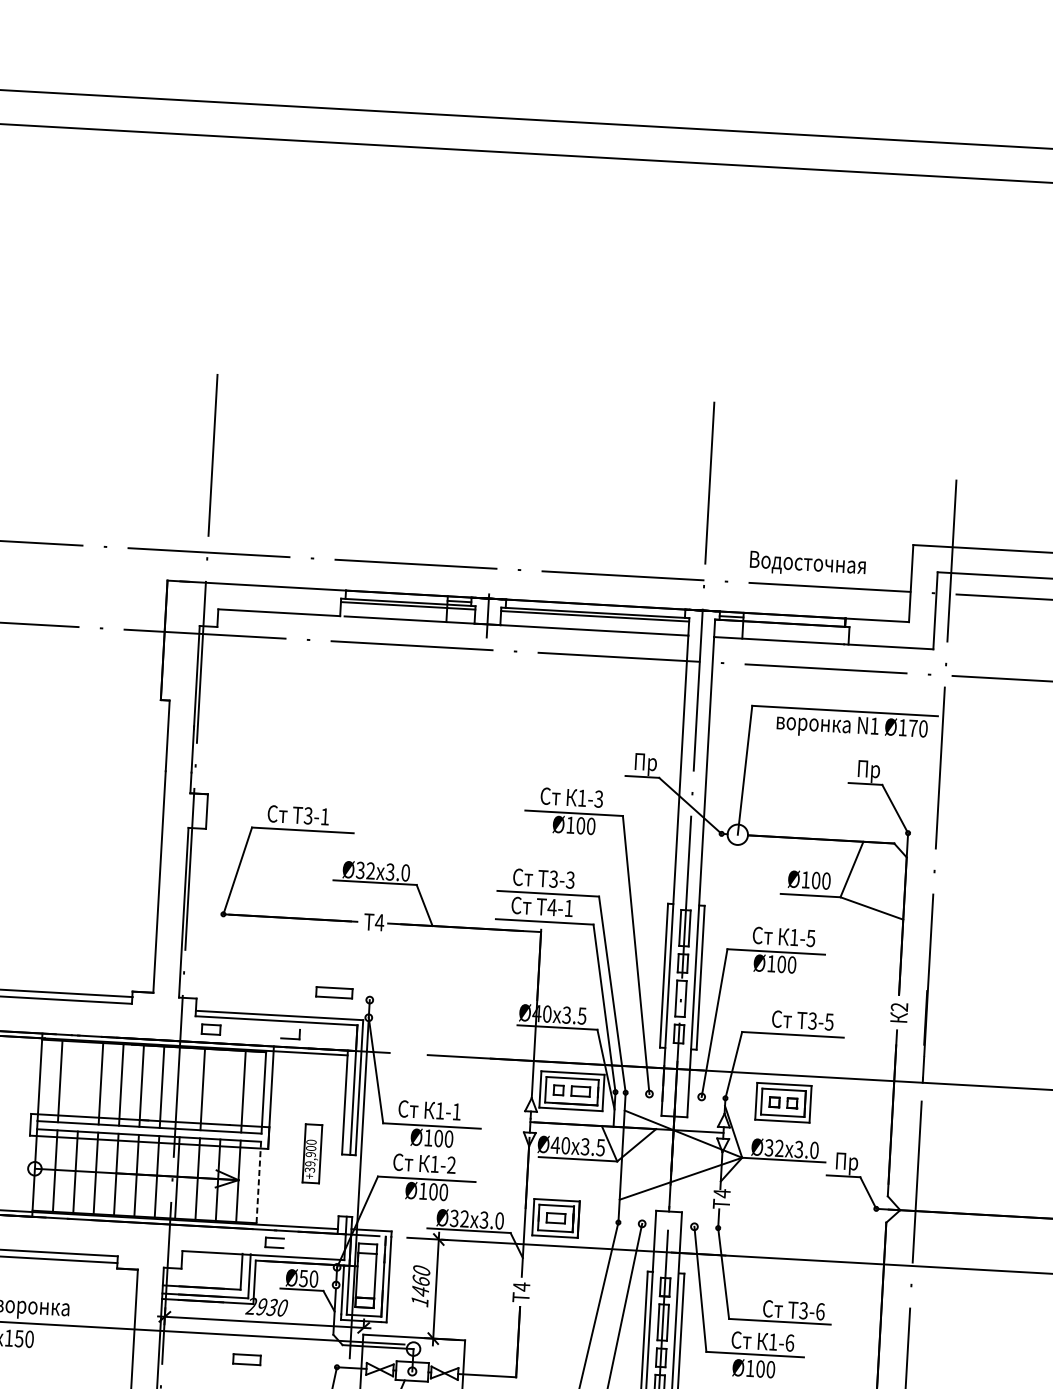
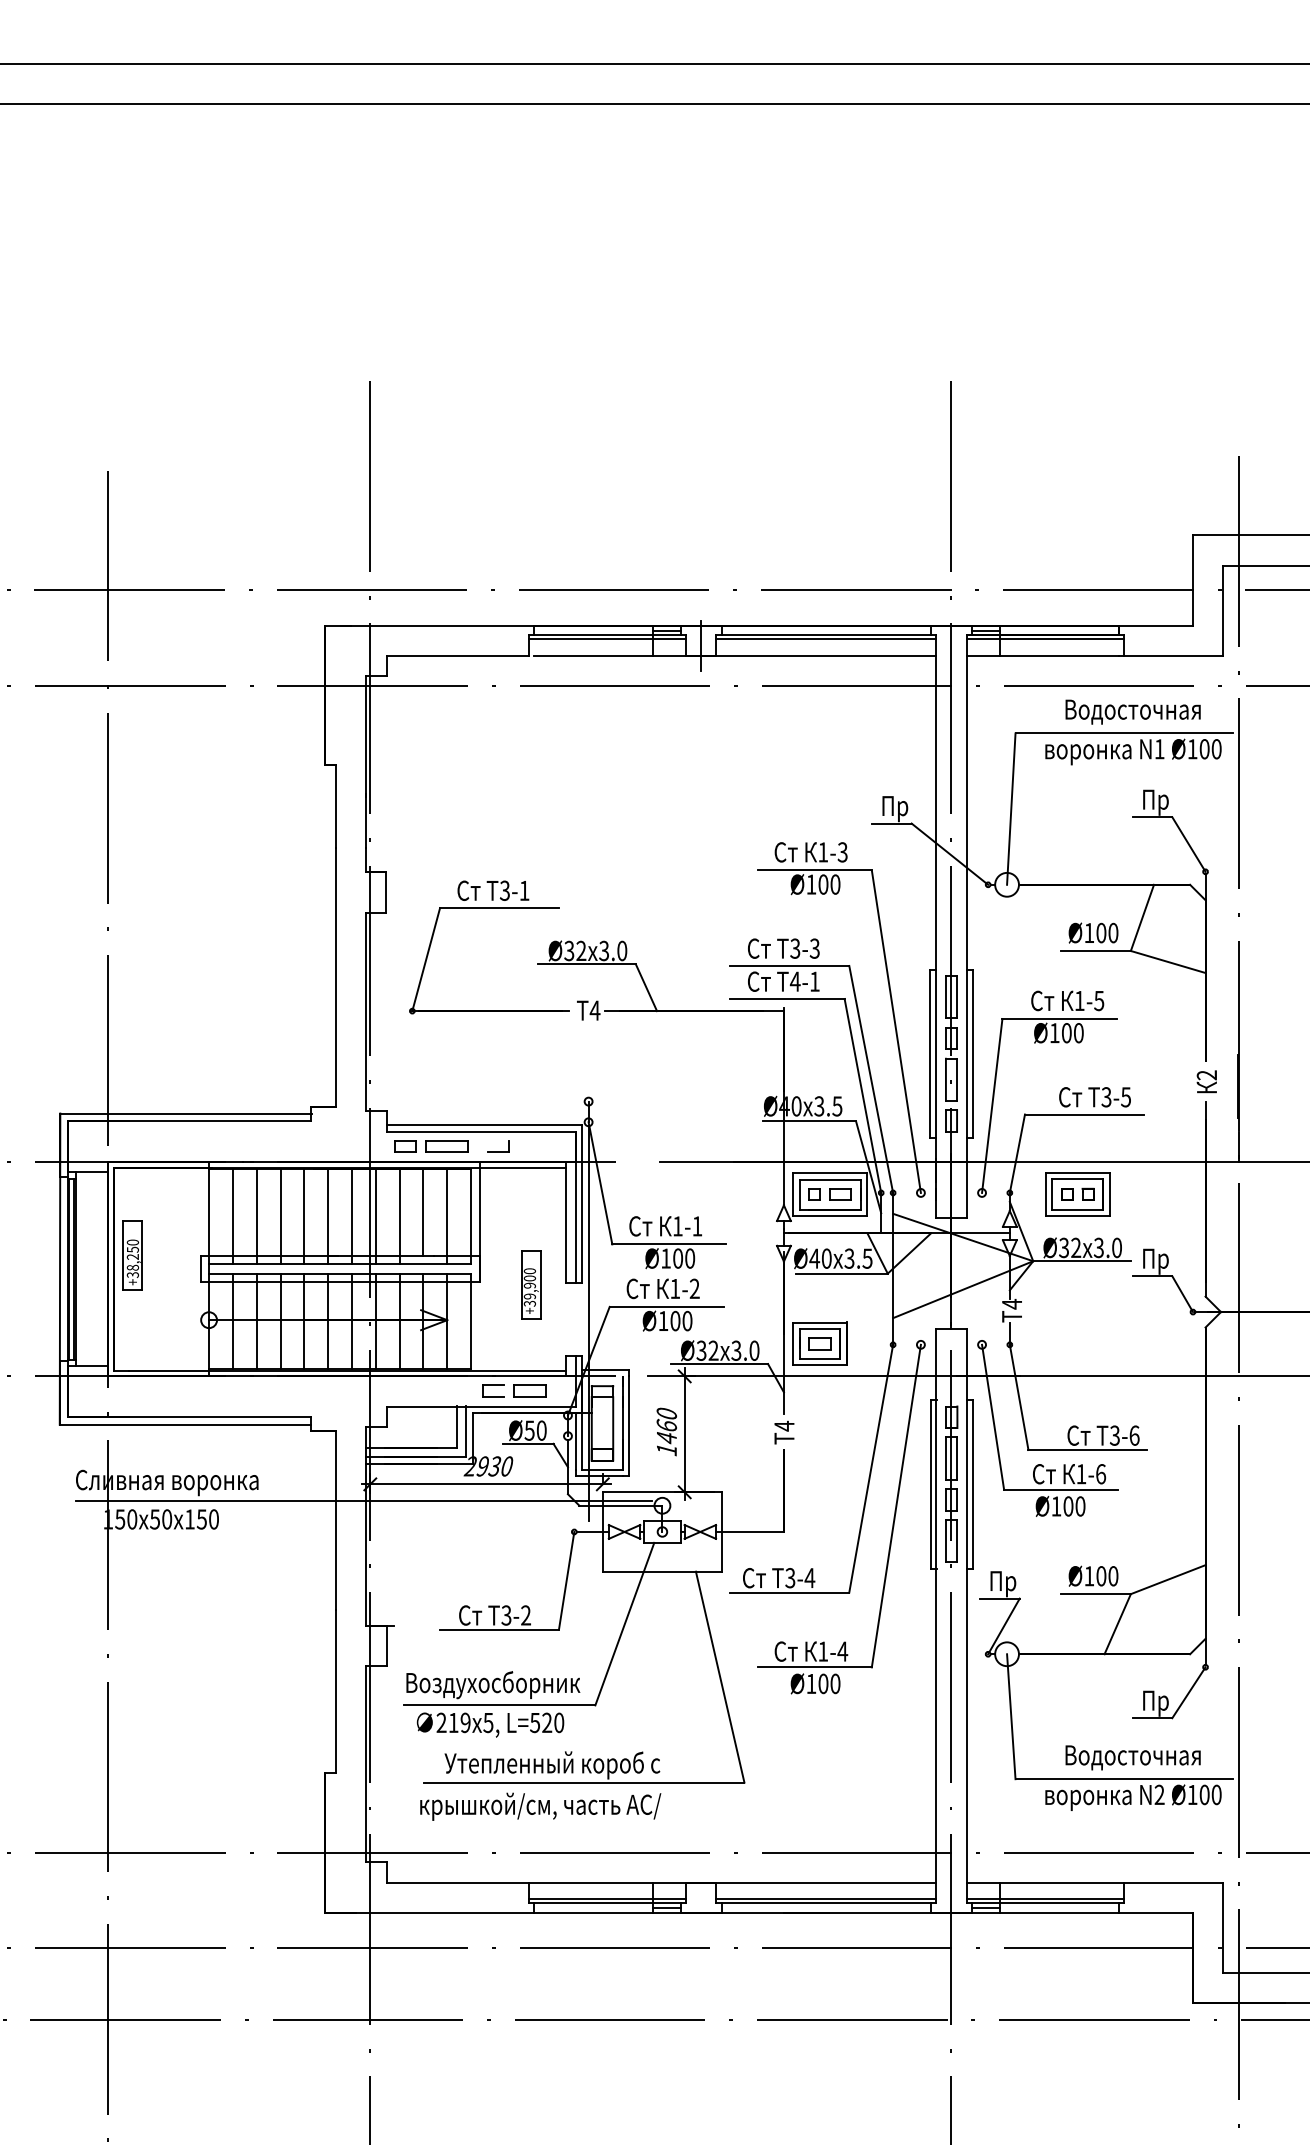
text: (807, 564) -> (1132, 711), moved
line: (781, 626) -> (1044, 639), added
text: (913, 728) -> (1204, 749), Ø170 -> Ø100
part: (334, 992) -> (446, 1146), moved
line: (80, 1082) -> (256, 1216), added
line: (223, 1086) -> (423, 1212), added
line: (182, 1088) -> (375, 1216), added
line: (259, 1182) -> (471, 1321), dashed -> solid
part: (246, 1359) -> (529, 1390), moved

